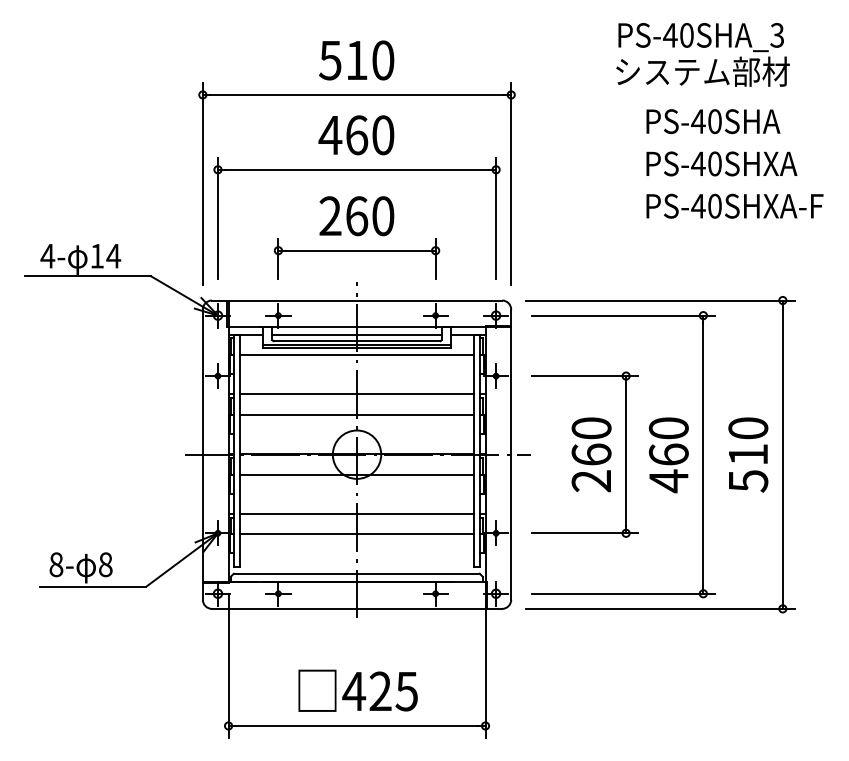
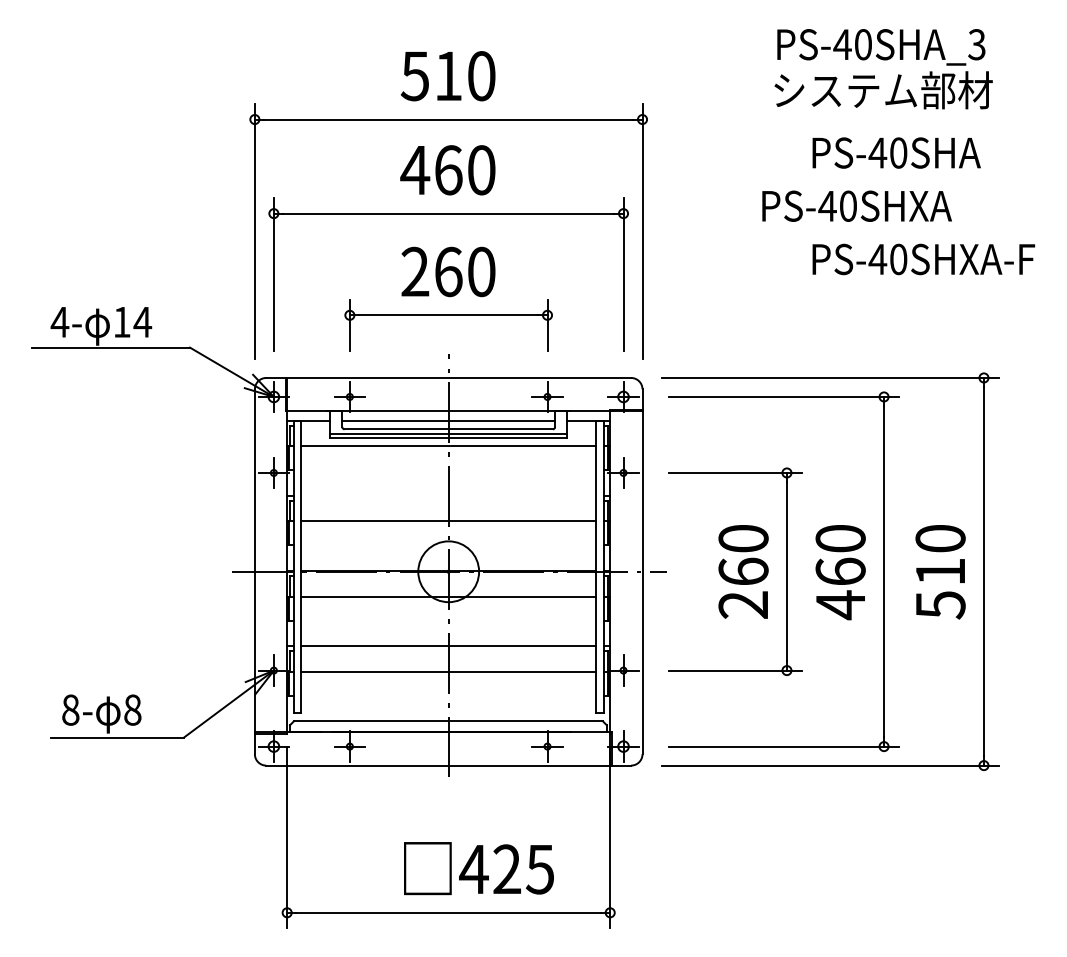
text: (721, 163) -> (856, 205), moved
line: (356, 394) -> (448, 496), removed
text: (357, 690) -> (478, 868), moved

